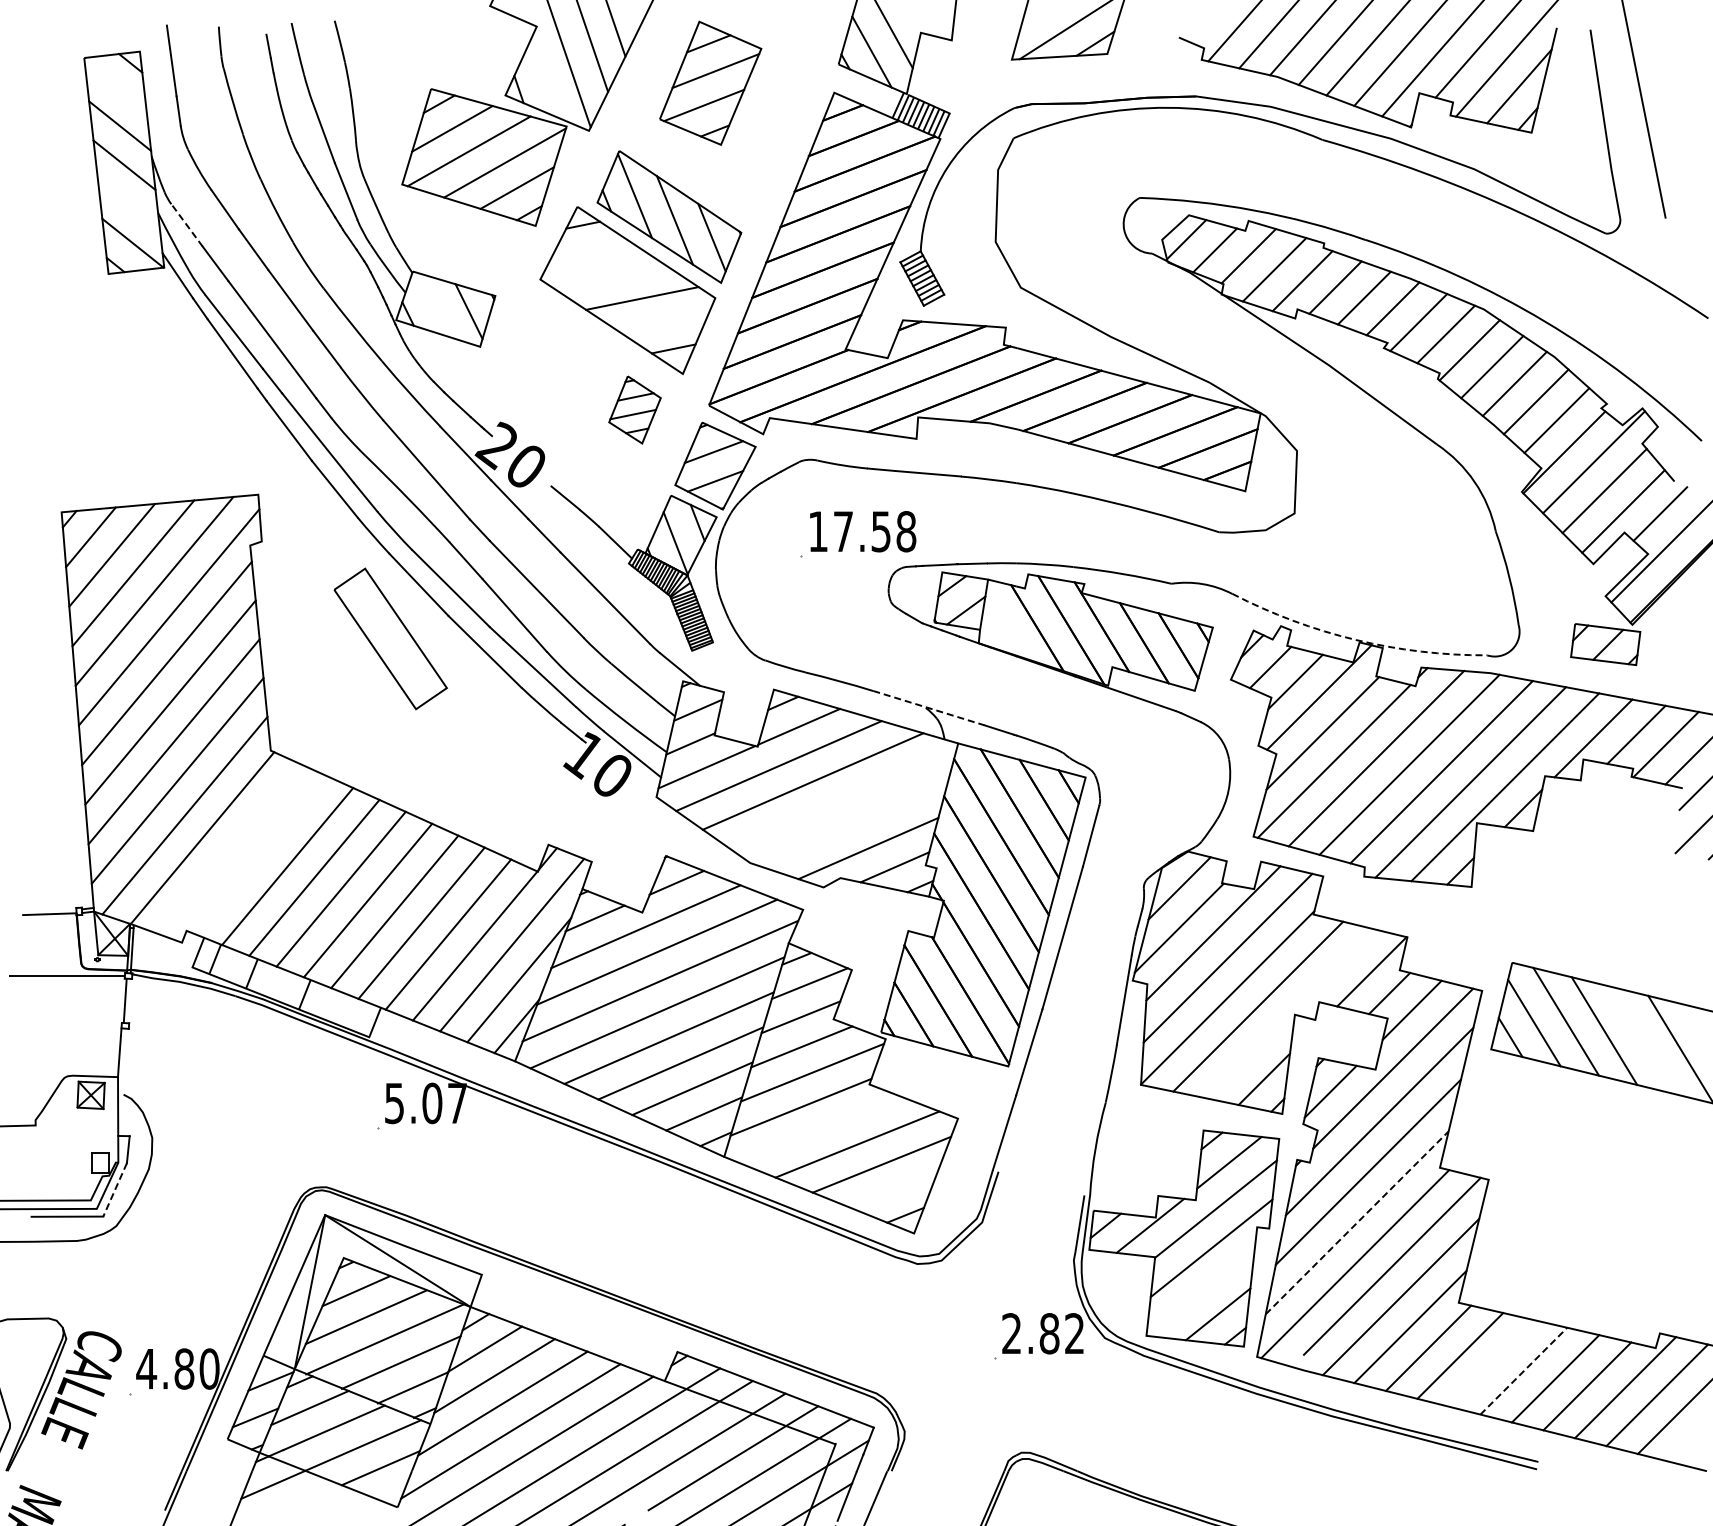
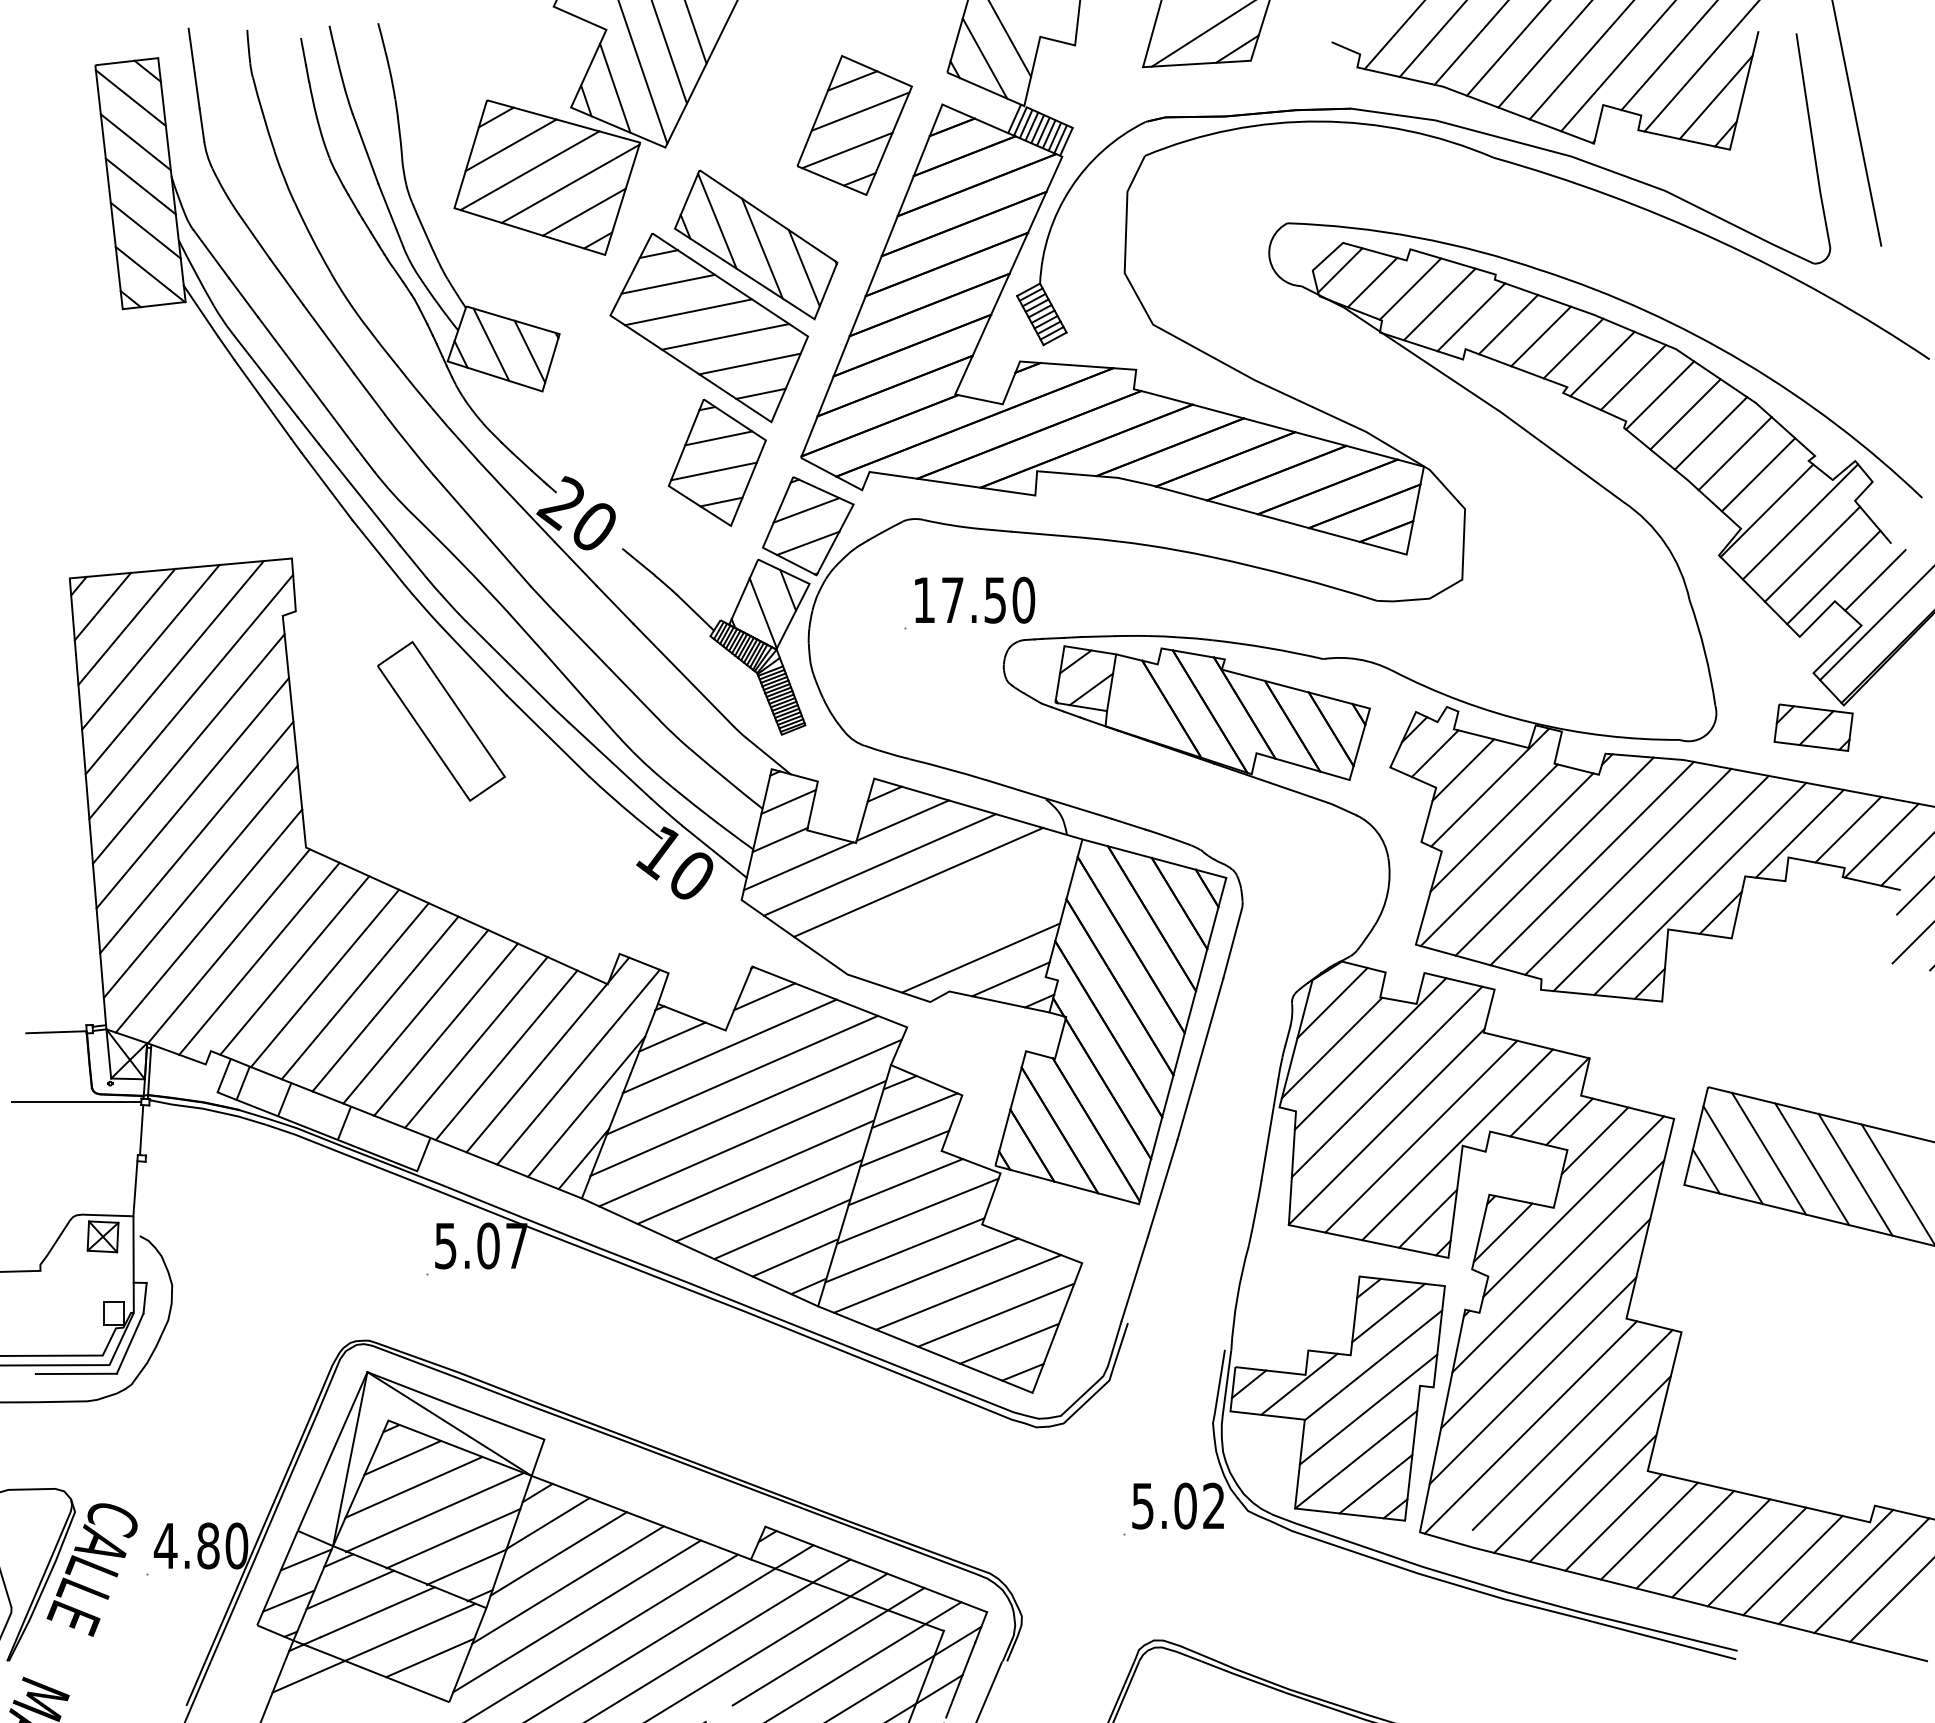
line: (544, 78) -> (615, 88), added
part: (710, 82) -> (854, 124), moved
line: (115, 86) -> (130, 97), added
line: (128, 204) -> (145, 230), added
line: (186, 225) -> (210, 254), dashed -> solid
line: (591, 251) -> (668, 283), added
line: (609, 276) -> (688, 312), added
line: (434, 305) -> (490, 344), added
line: (663, 322) -> (749, 363), added
part: (634, 409) -> (716, 462), size x1.67
text: (906, 531) -> (1023, 600), 17.58 -> 17.50
arc: (1356, 640) -> (1532, 723), dashed -> solid
line: (929, 708) -> (1049, 799), dashed -> solid
line: (229, 849) -> (259, 959), added
line: (260, 855) -> (294, 965), added
line: (1290, 1013) -> (1457, 1144), added
line: (1642, 1040) -> (1855, 1174), added
line: (819, 1129) -> (925, 1275), added
line: (893, 1189) -> (1009, 1343), added
line: (114, 1190) -> (129, 1344), dashed -> solid
line: (1357, 1222) -> (1533, 1380), dashed -> solid
line: (1200, 1292) -> (1356, 1459), added
text: (1030, 1333) -> (1164, 1505), 2.82 -> 5.02
line: (1491, 1363) -> (1684, 1539), added
line: (1524, 1370) -> (1721, 1547), dashed -> solid

